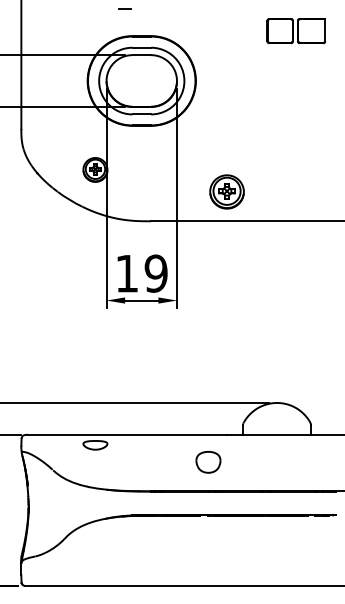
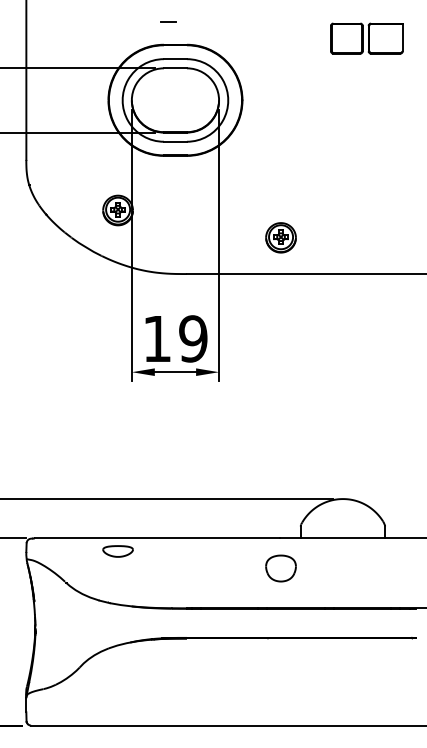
line: (124, 8) -> (168, 21), moved
part: (226, 191) -> (280, 237), size x0.71
part: (208, 462) -> (280, 568), moved

